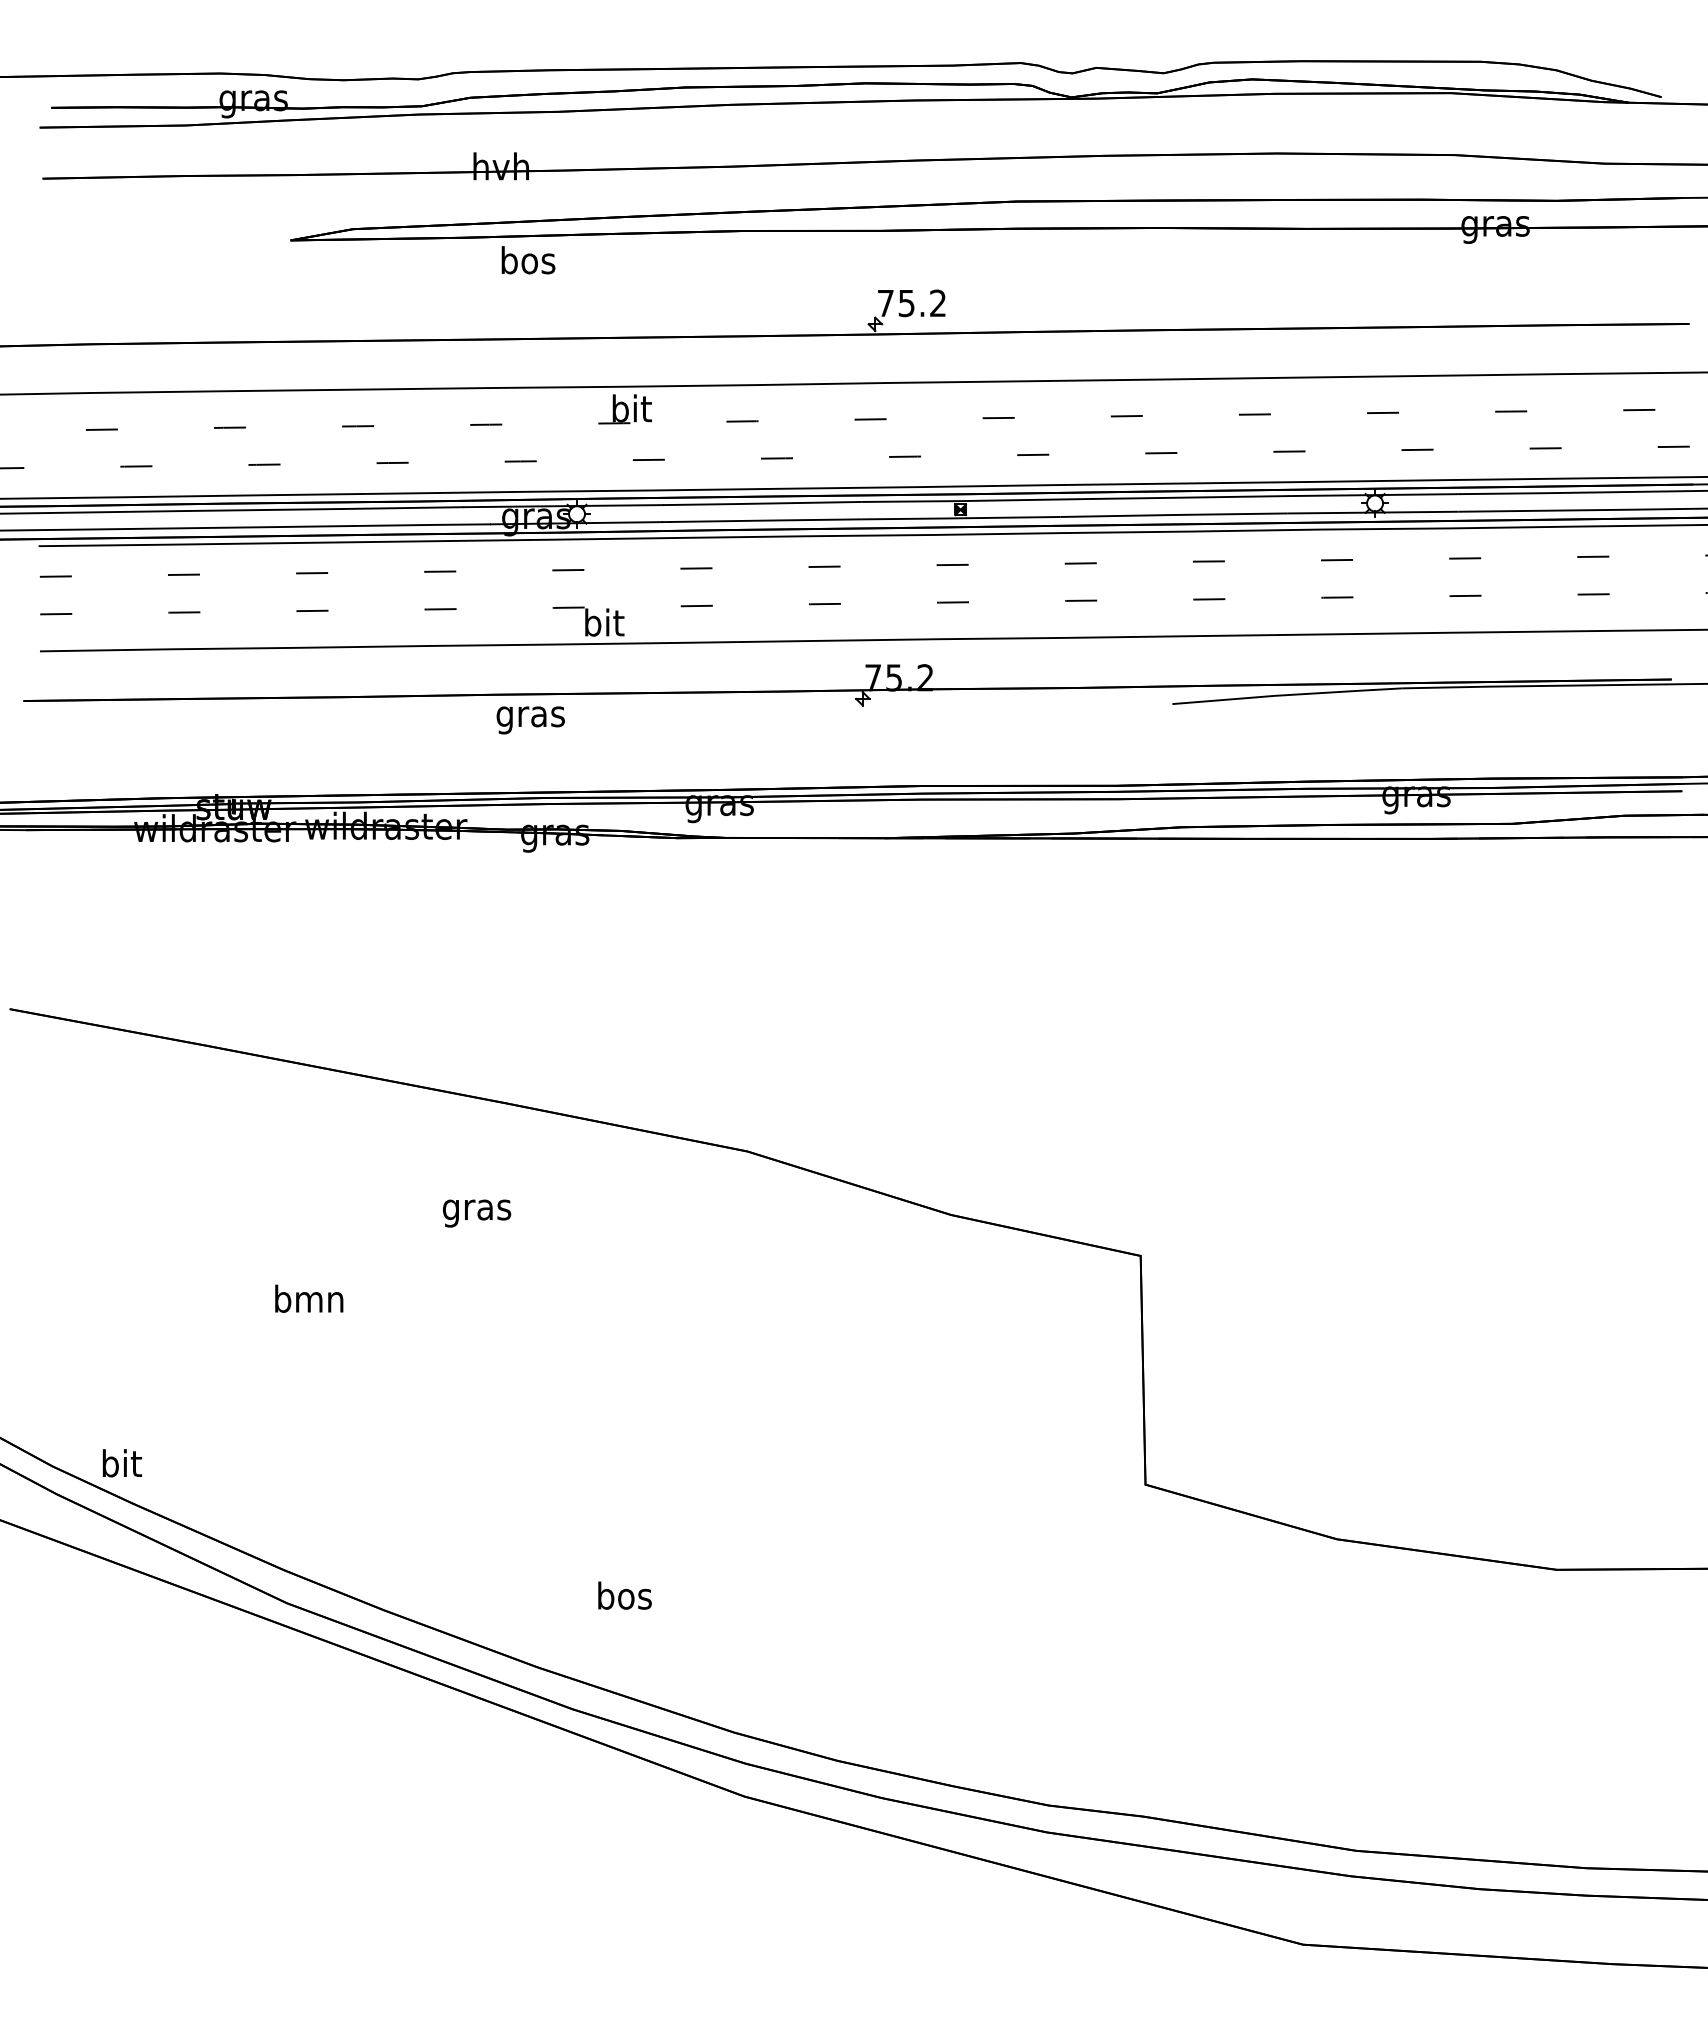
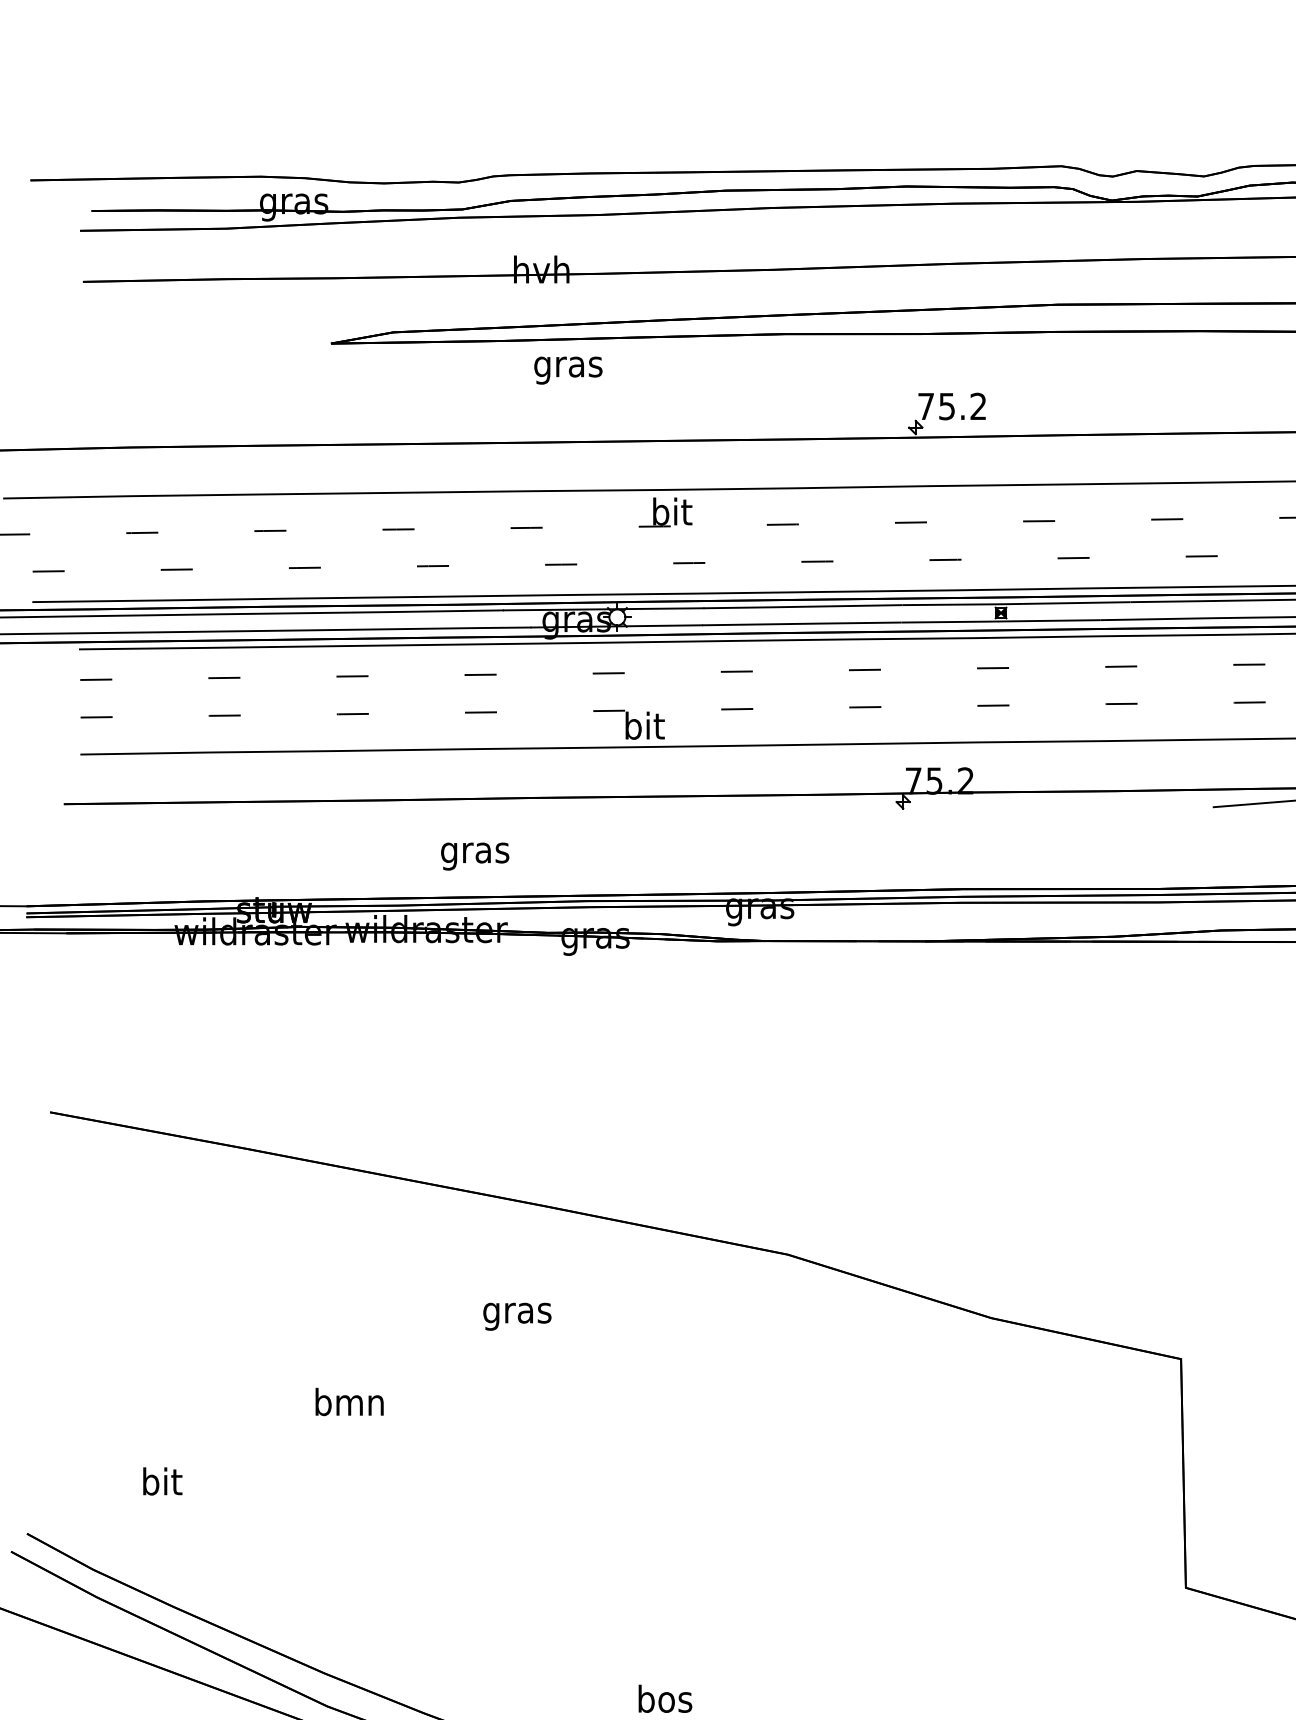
text: (527, 263) -> (567, 366), bos -> gras
text: (530, 720) -> (474, 856), moved
text: (121, 1463) -> (161, 1481), moved

